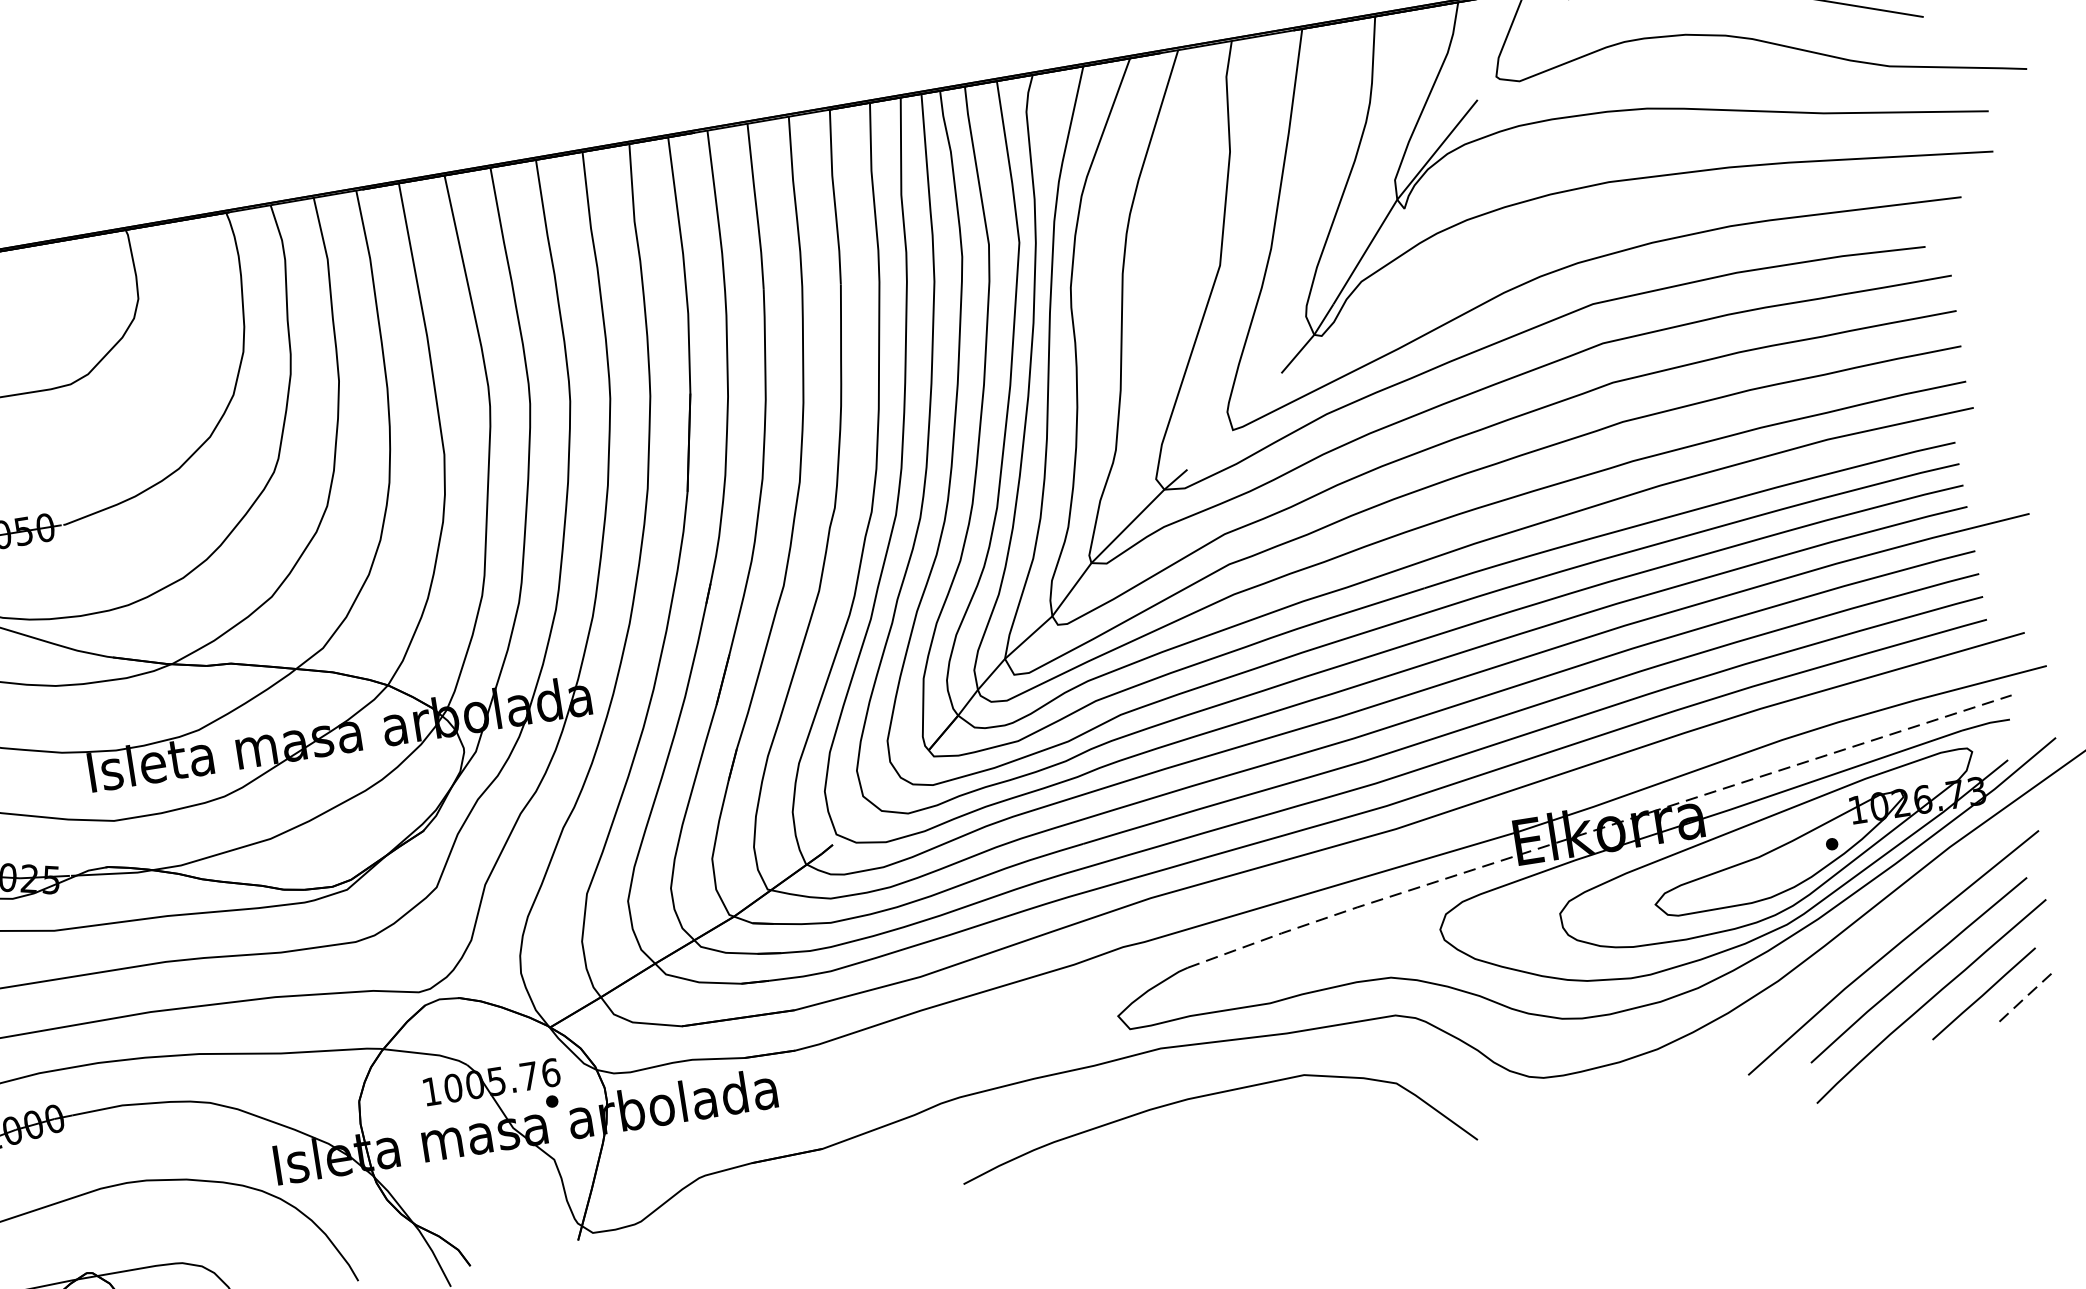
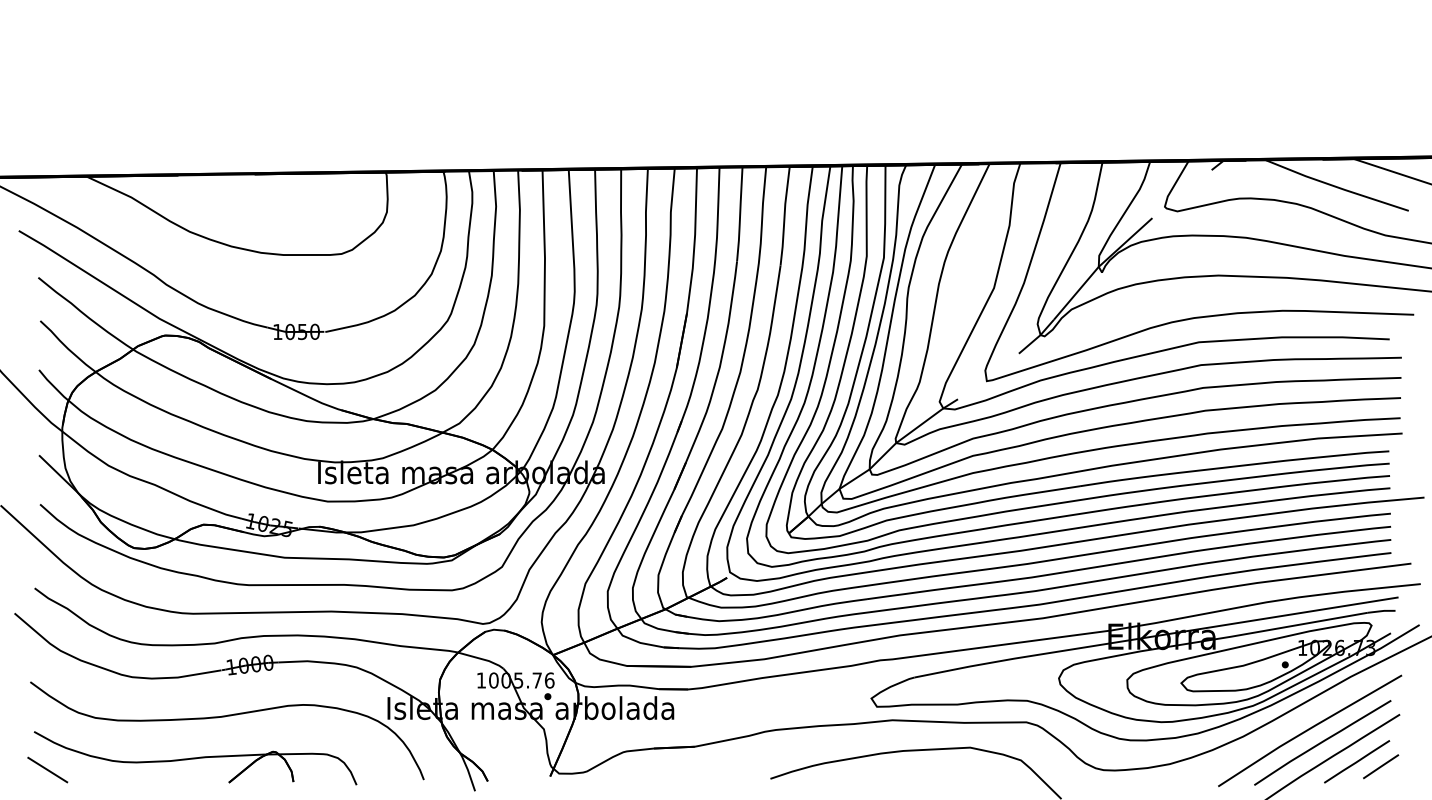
line: (1595, 830) -> (1154, 636), dashed -> solid
line: (2026, 995) -> (1380, 766), dashed -> solid

